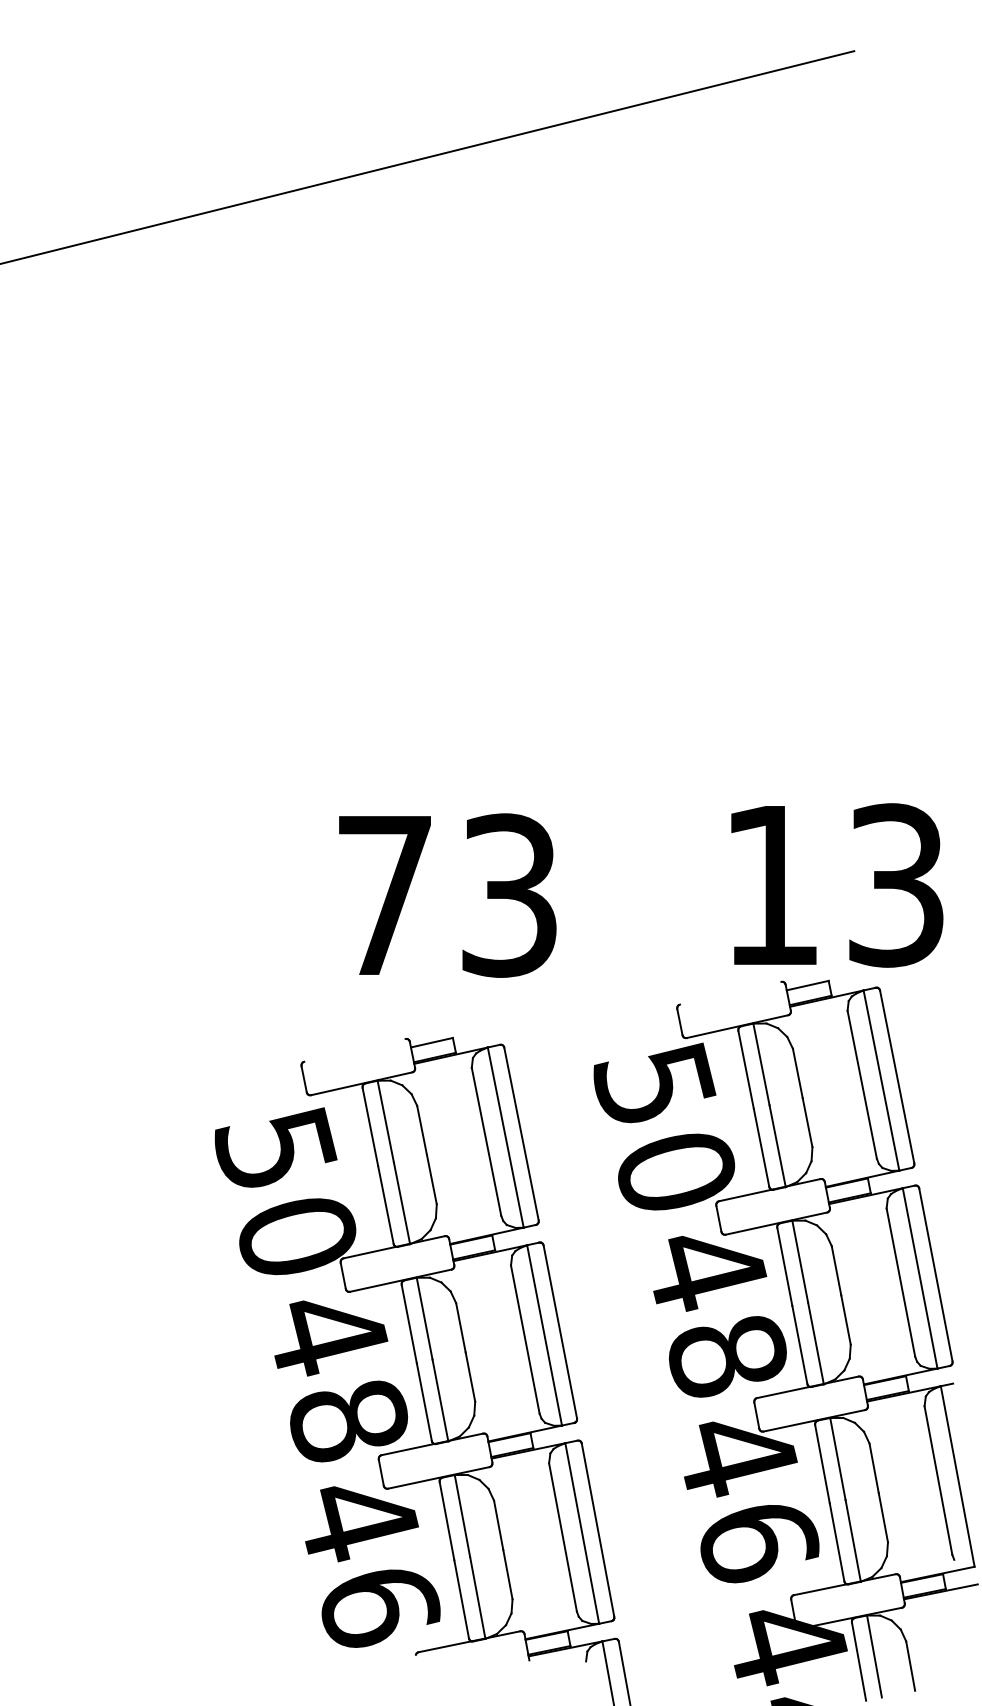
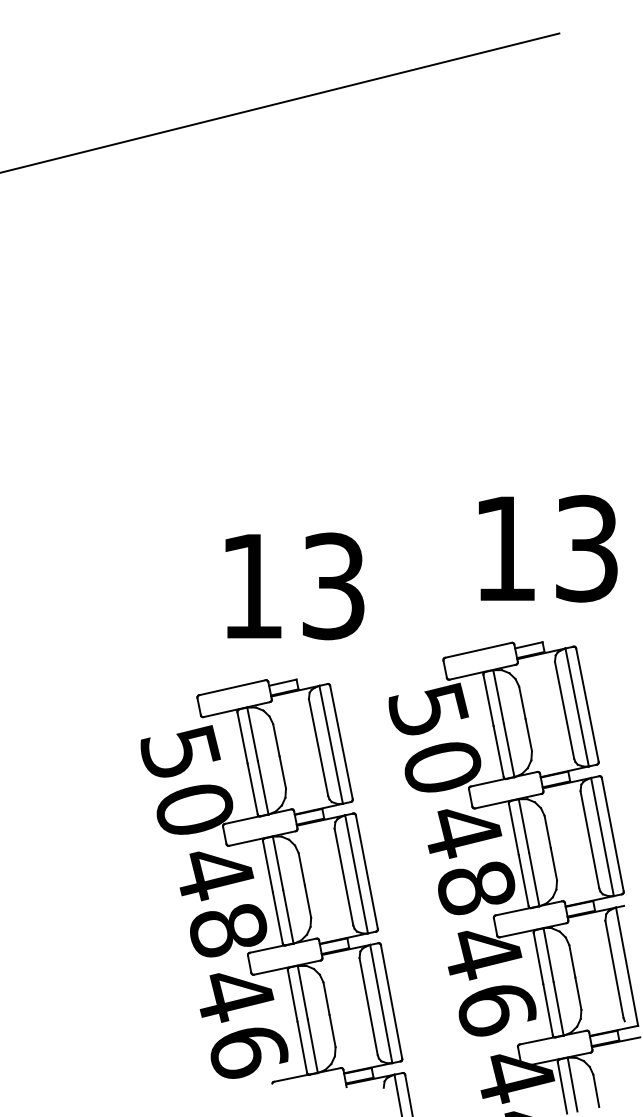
text: (836, 885) -> (547, 548), moved
text: (385, 895) -> (252, 586), 73 -> 13
line: (730, 991) -> (478, 649), added
line: (355, 1050) -> (232, 687), added

